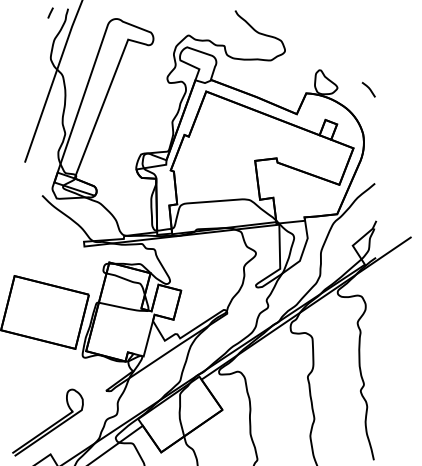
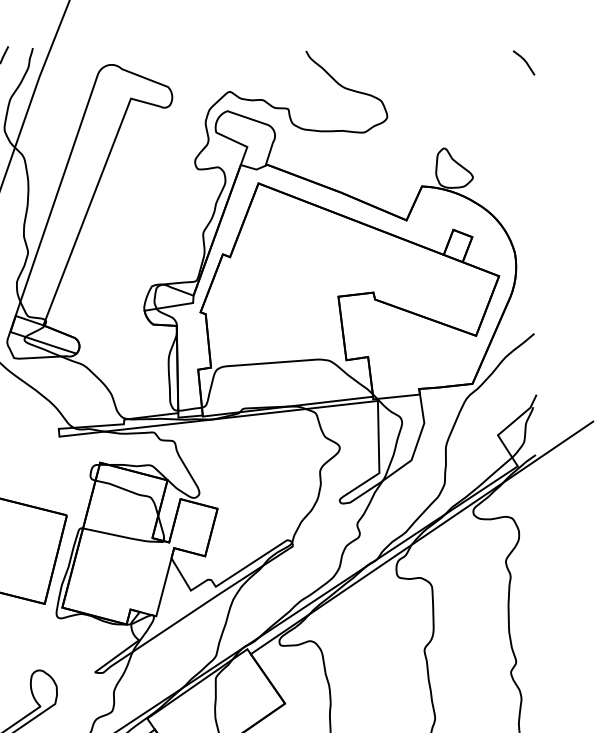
line: (368, 88) -> (523, 60), moved

